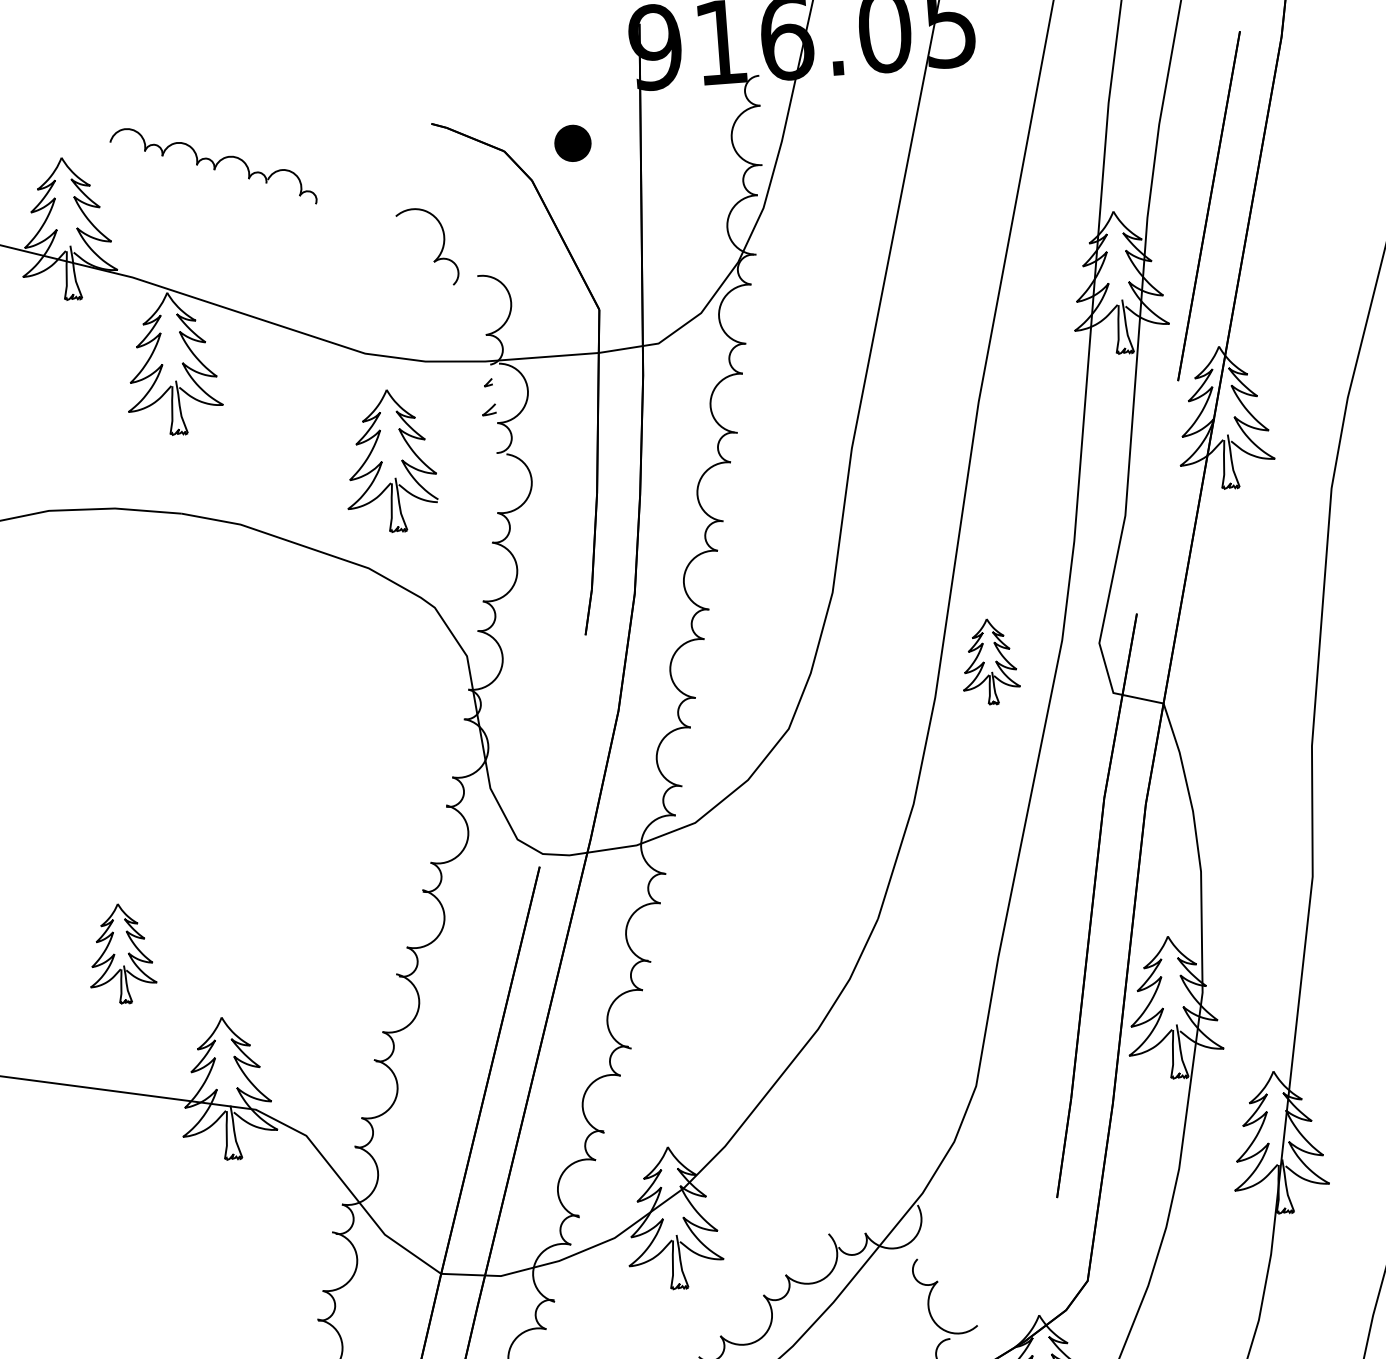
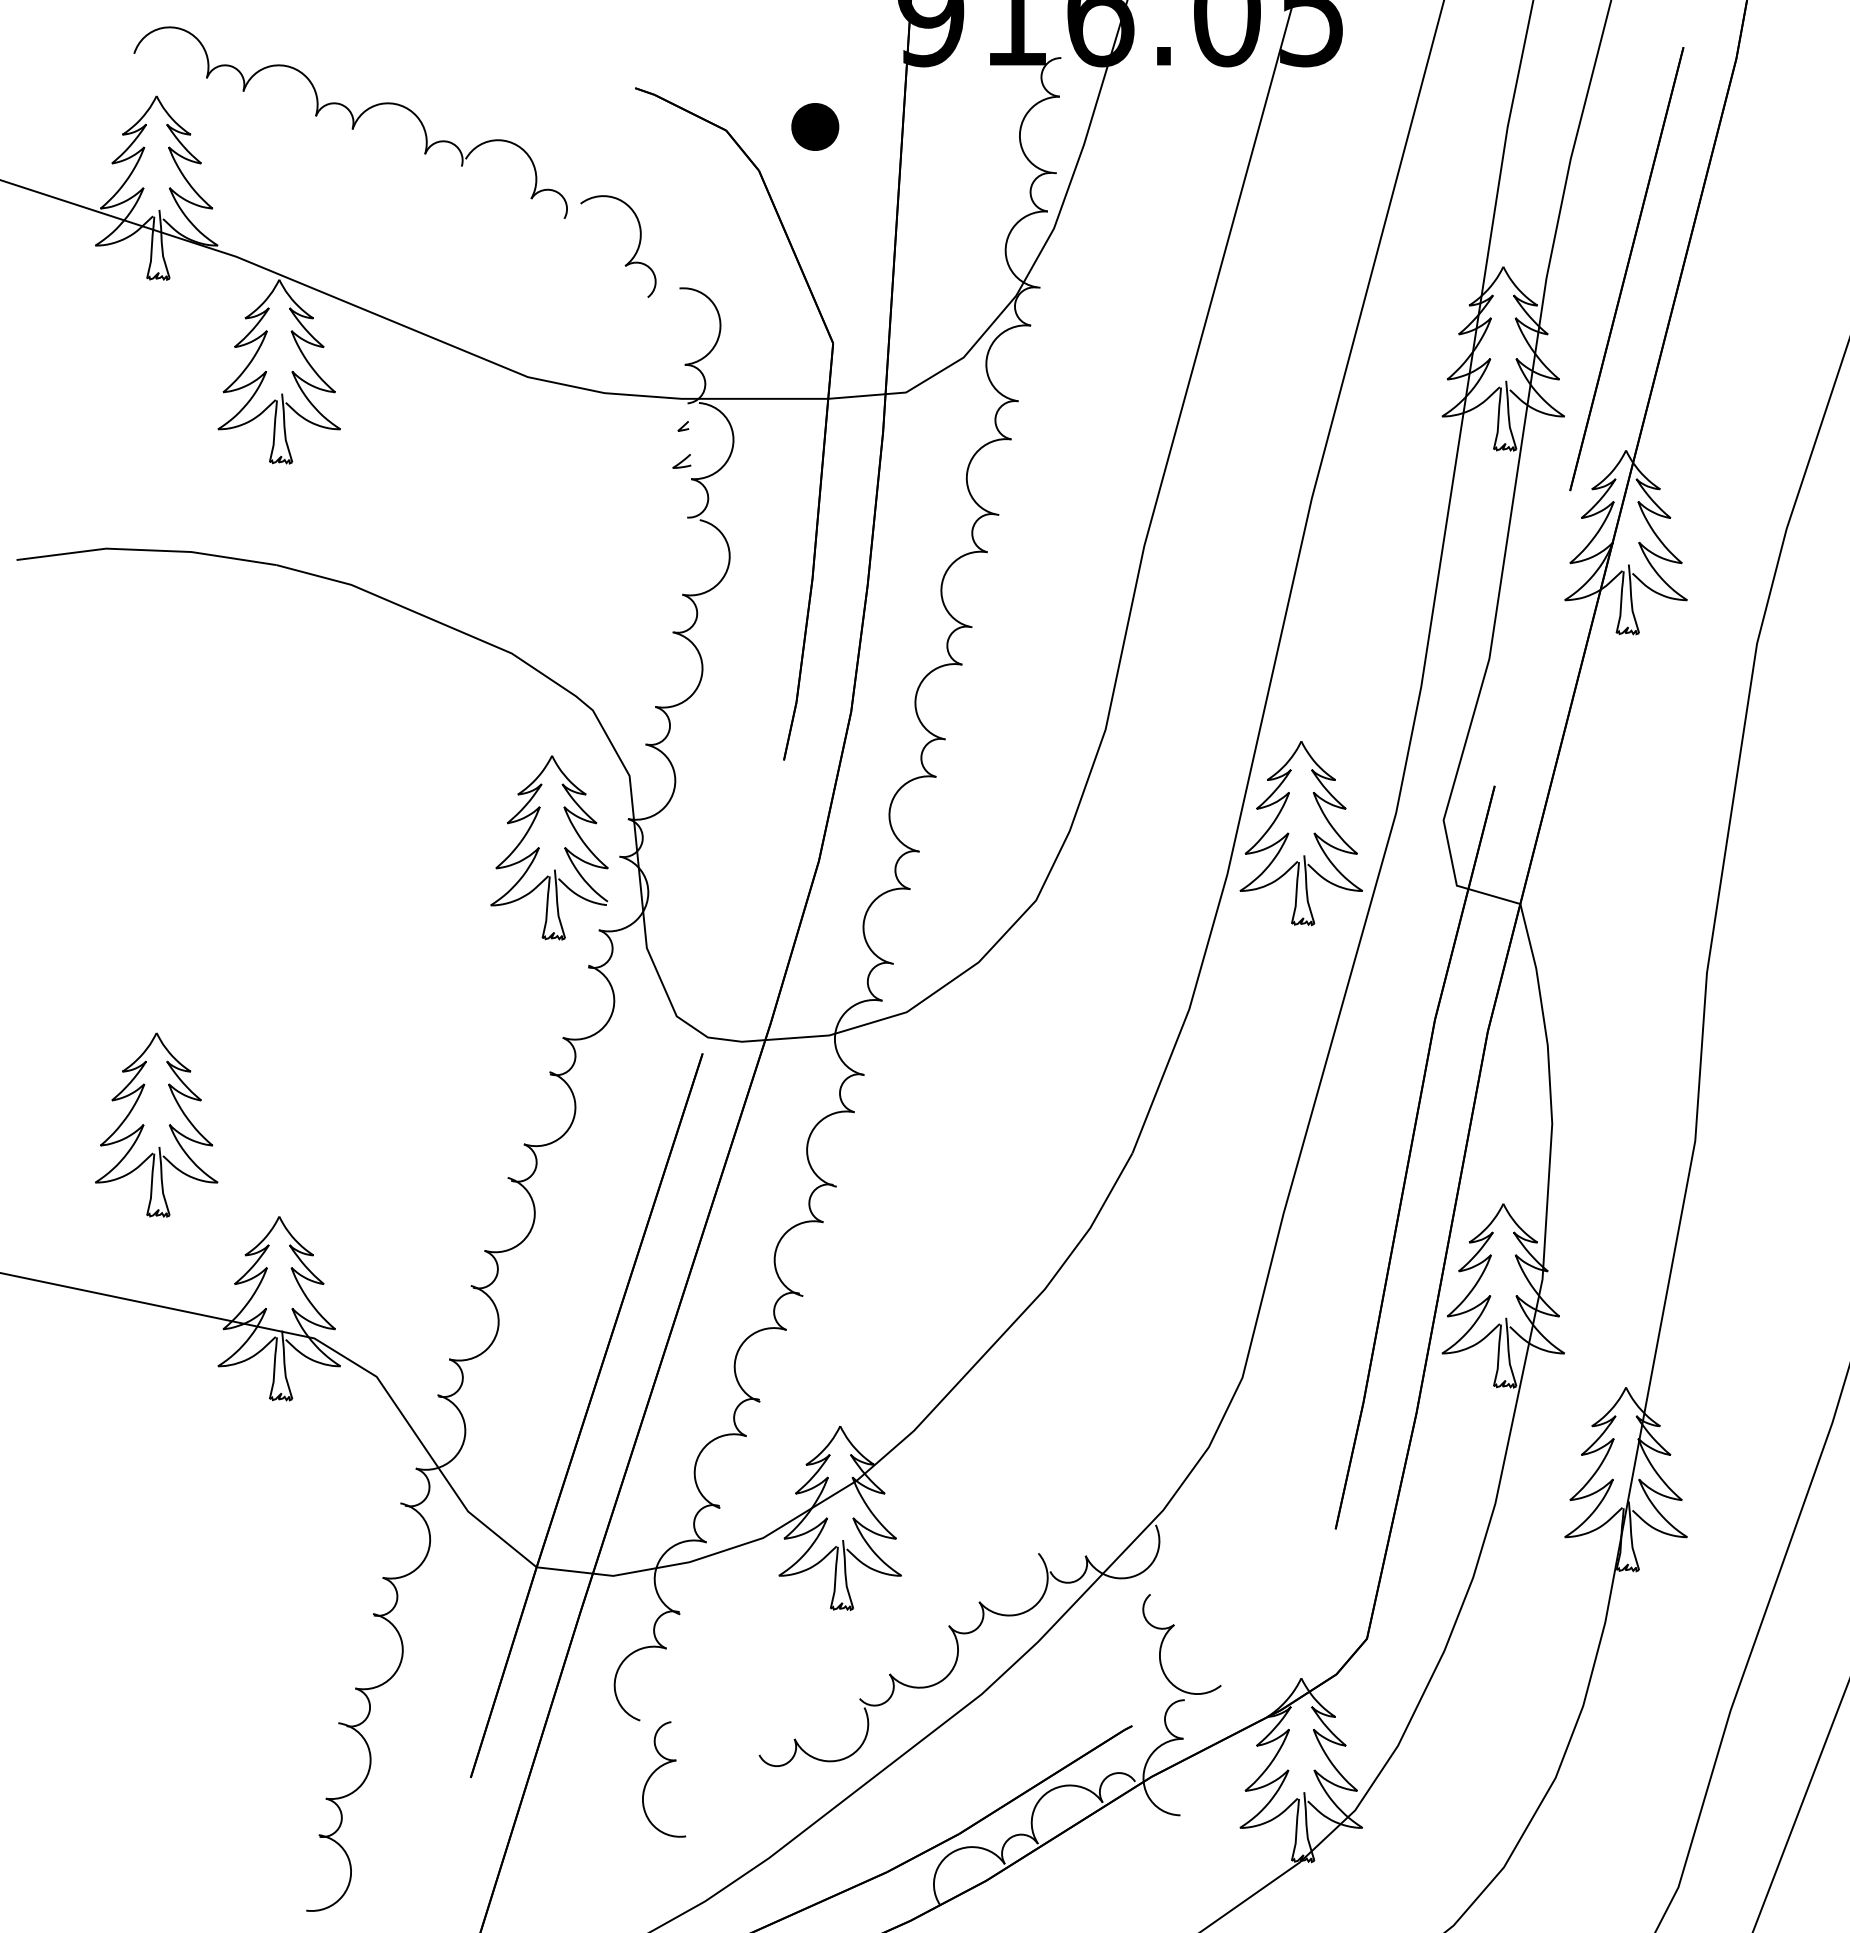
part: (213, 166) -> (350, 122), size x1.67
part: (382, 461) -> (539, 847), moved
part: (989, 661) -> (1300, 833), size x1.67
part: (121, 953) -> (156, 1124), size x1.43

